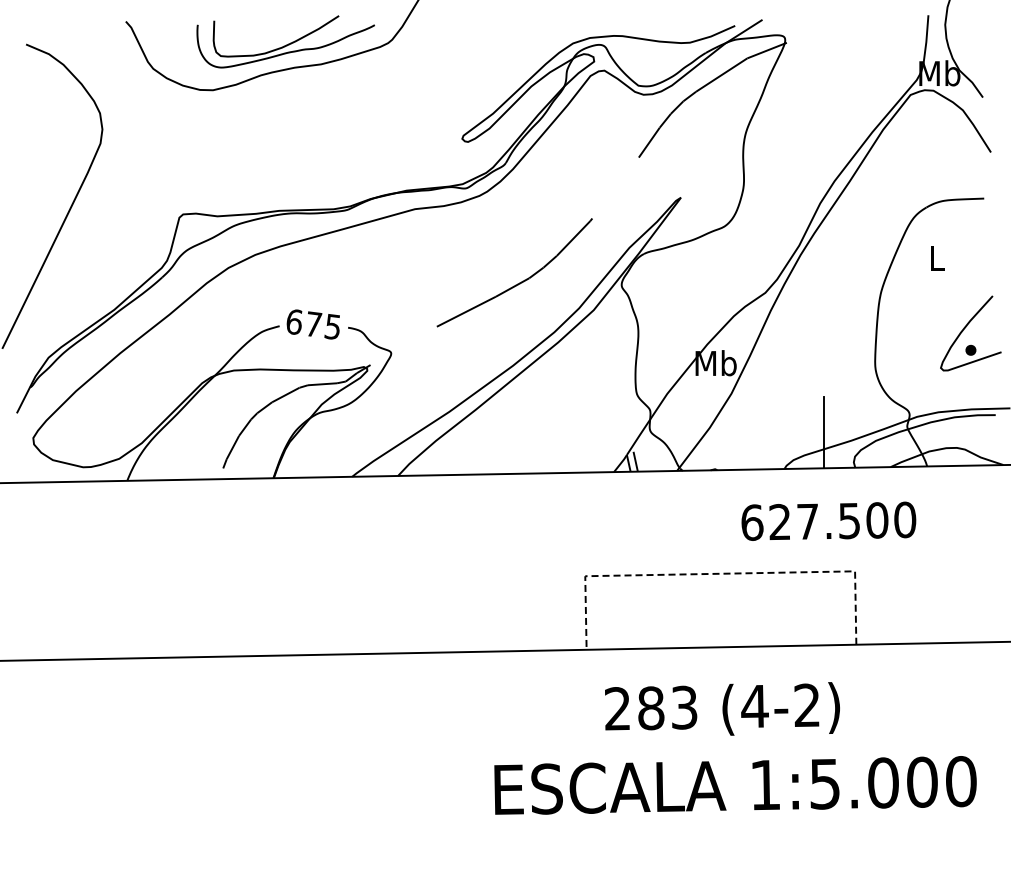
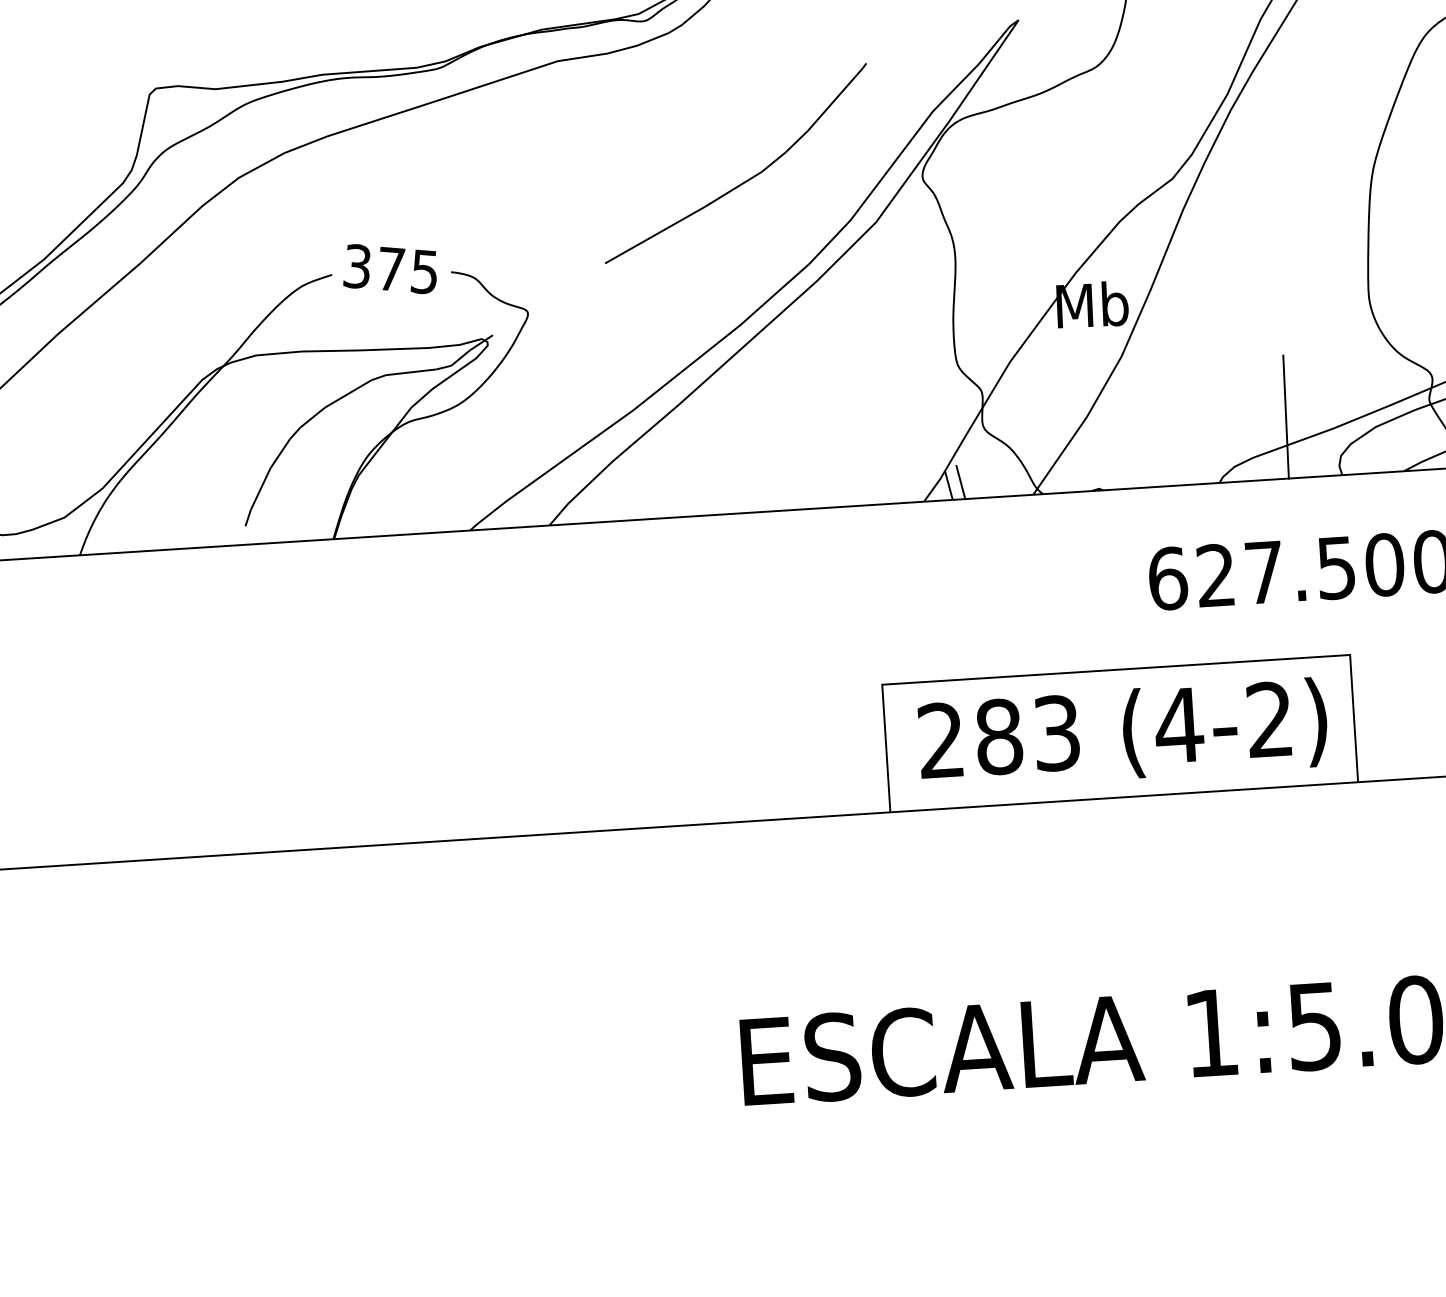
text: (293, 321) -> (355, 265), 675 -> 375
line: (720, 573) -> (1116, 669), dashed -> solid
text: (722, 708) -> (1123, 731), moved

